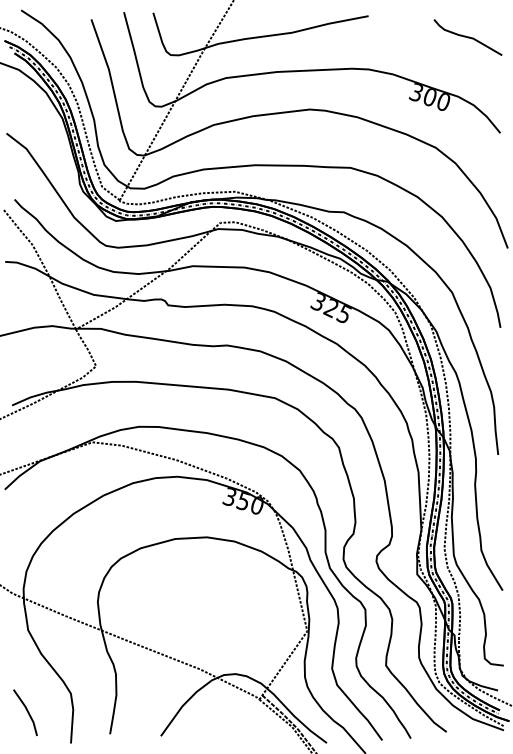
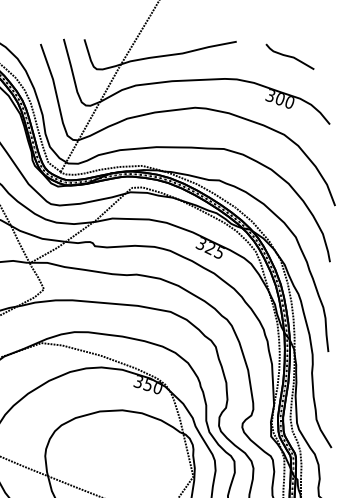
curve: (467, 37) -> (289, 56), moved

